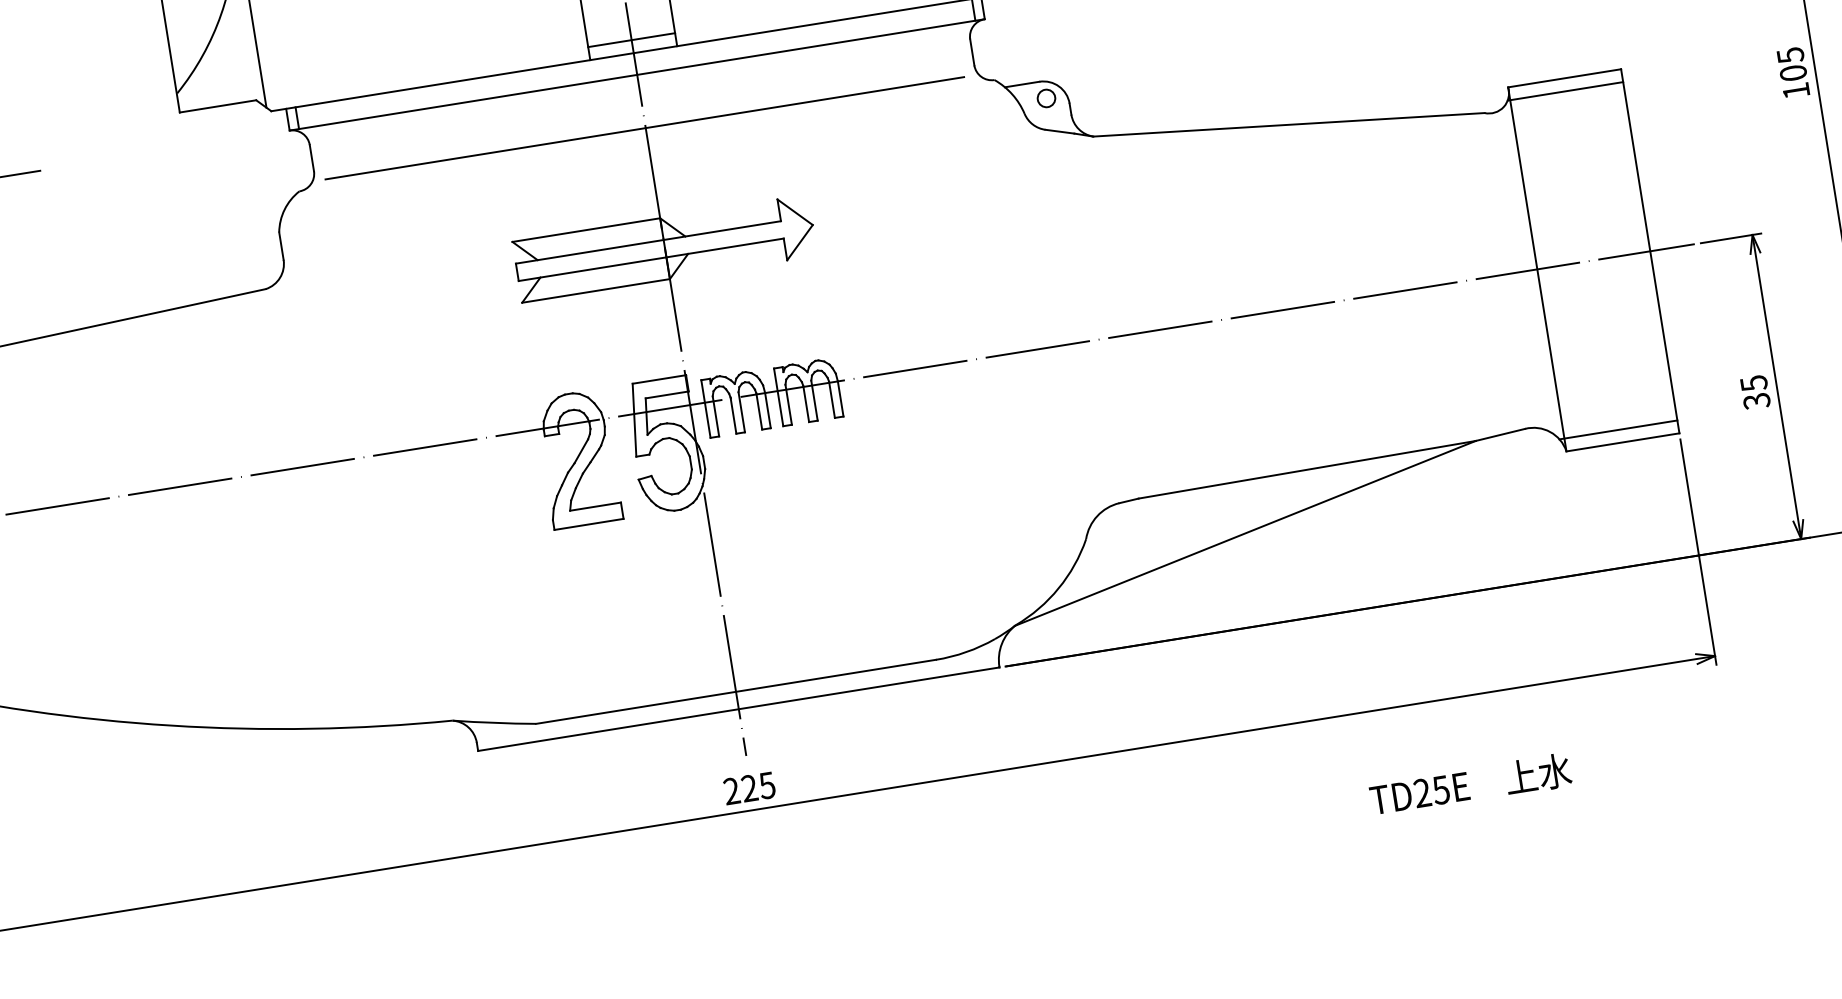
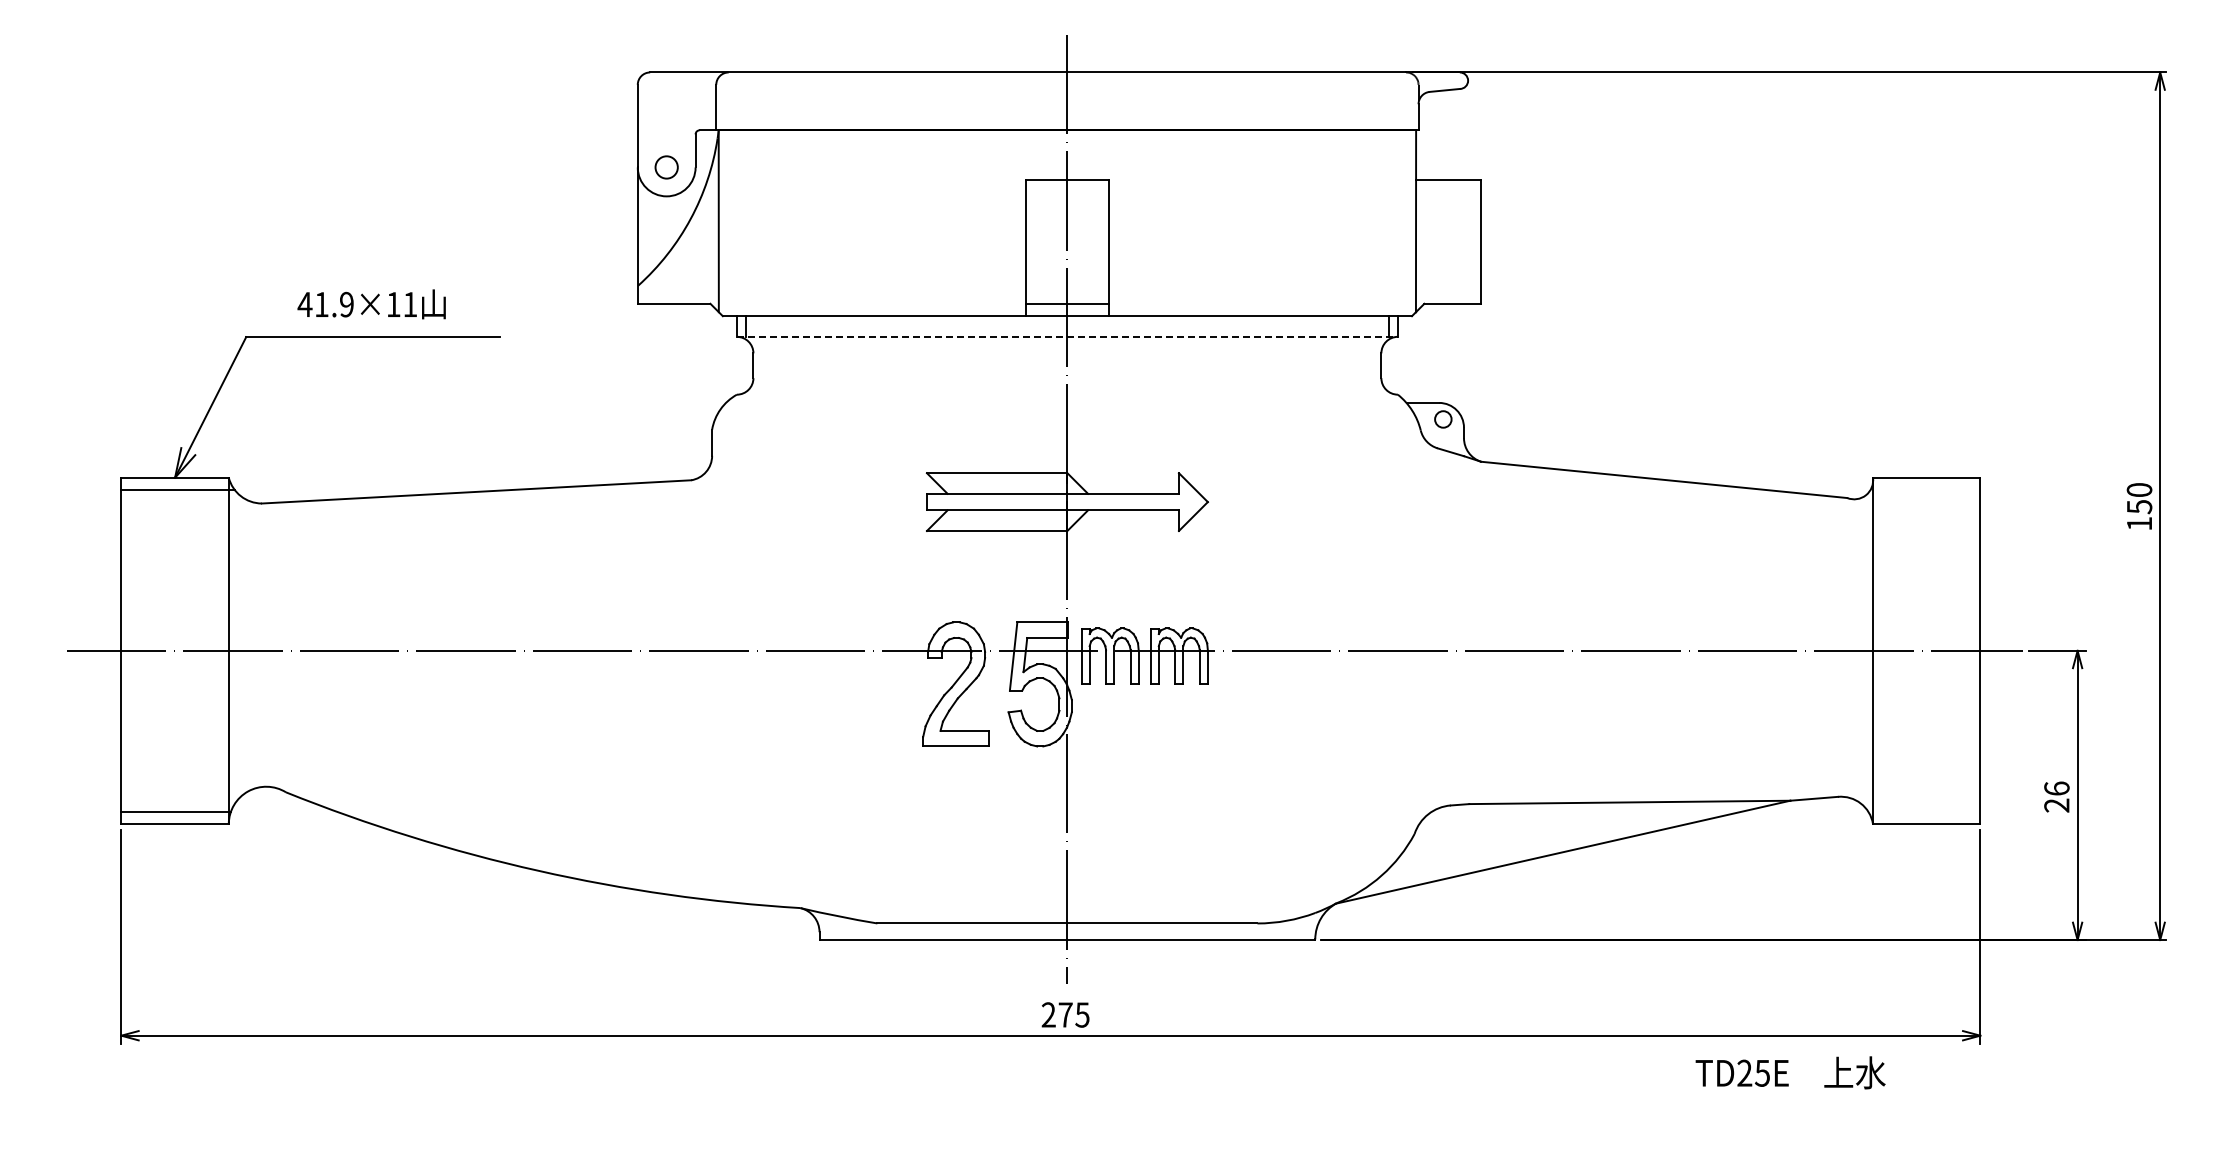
text: (1791, 64) -> (2139, 498), 105 -> 150
line: (637, 74) -> (1067, 336), solid -> dashed
line: (1565, 90) -> (1925, 489), removed
line: (644, 128) -> (1066, 387), removed
text: (1754, 391) -> (2056, 796), 35 -> 26
line: (1618, 429) -> (1924, 811), removed
text: (1470, 784) -> (1790, 1072), moved
text: (749, 787) -> (1065, 1014), 225 -> 275

